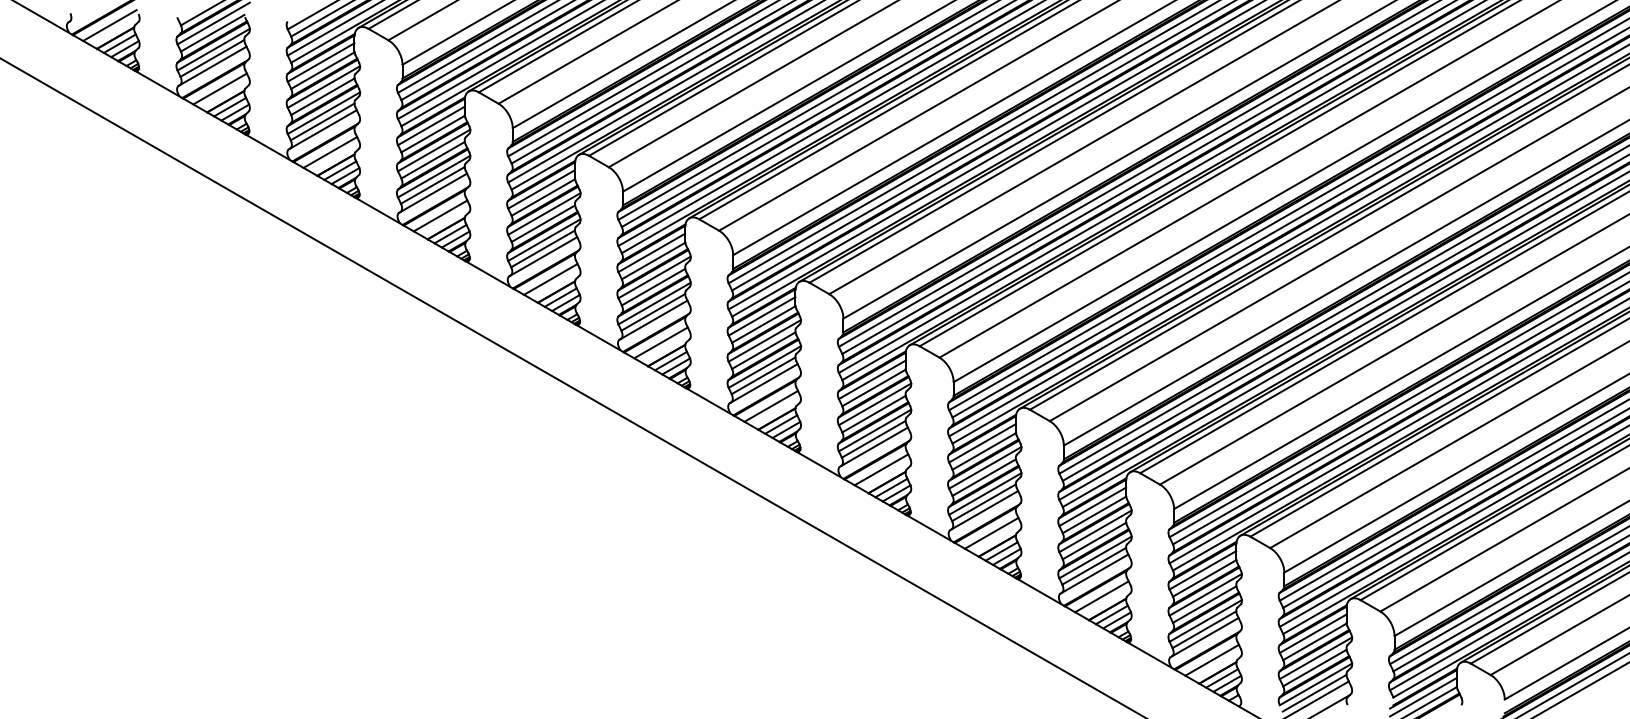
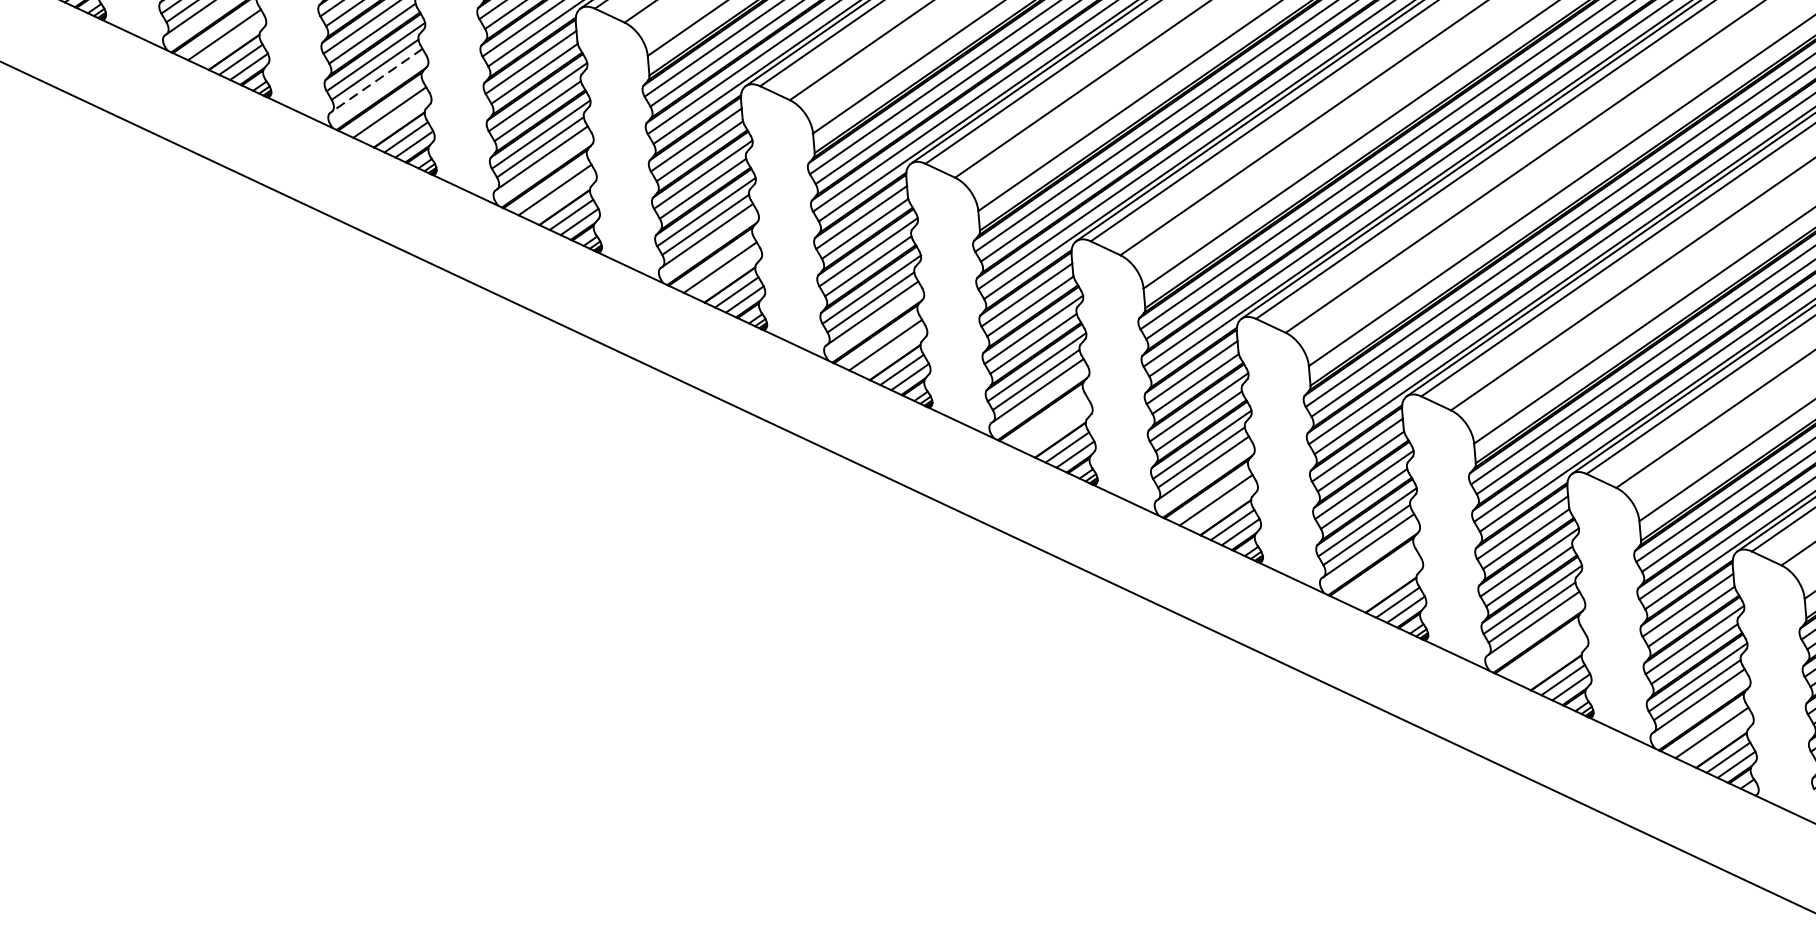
line: (323, 129) -> (377, 80), solid -> dashed
line: (771, 405) -> (1051, 421), removed
line: (991, 532) -> (1381, 576), removed
line: (1101, 596) -> (1546, 654), removed

